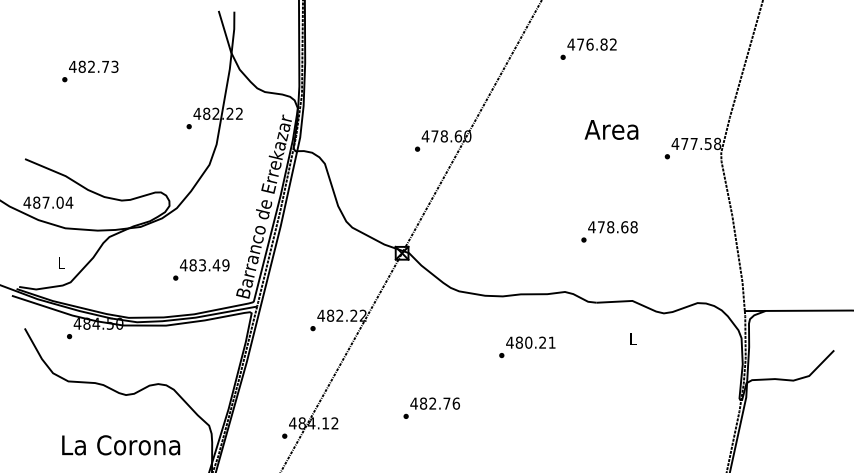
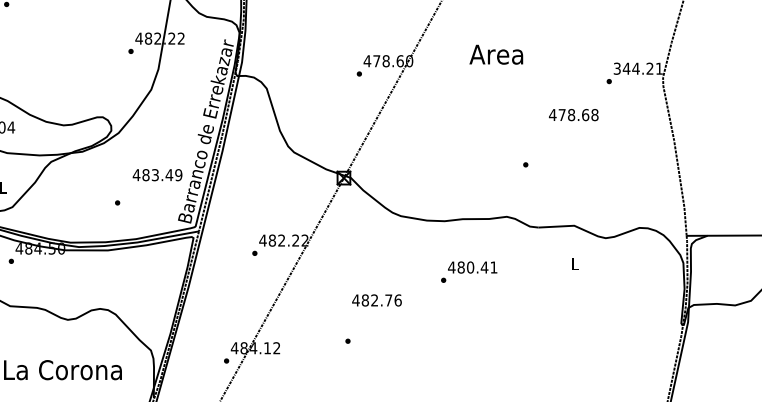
text: (611, 129) -> (496, 54), moved
text: (696, 143) -> (638, 68), 477.58 -> 344.21
text: (612, 227) -> (573, 115), moved
text: (204, 265) -> (157, 175), moved
text: (542, 342) -> (484, 267), 480.21 -> 480.41
text: (434, 403) -> (376, 300), moved

